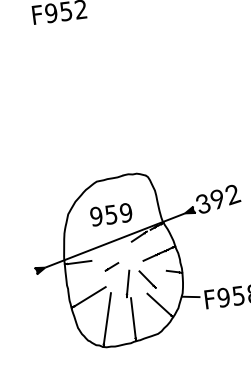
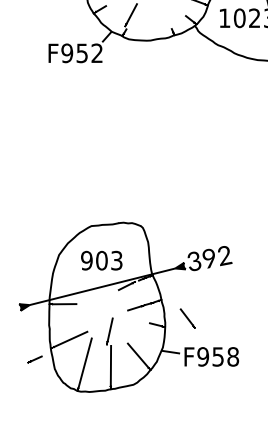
text: (118, 213) -> (109, 260), 959 -> 903
line: (111, 266) -> (34, 359), moved
line: (147, 279) -> (187, 318), moved

